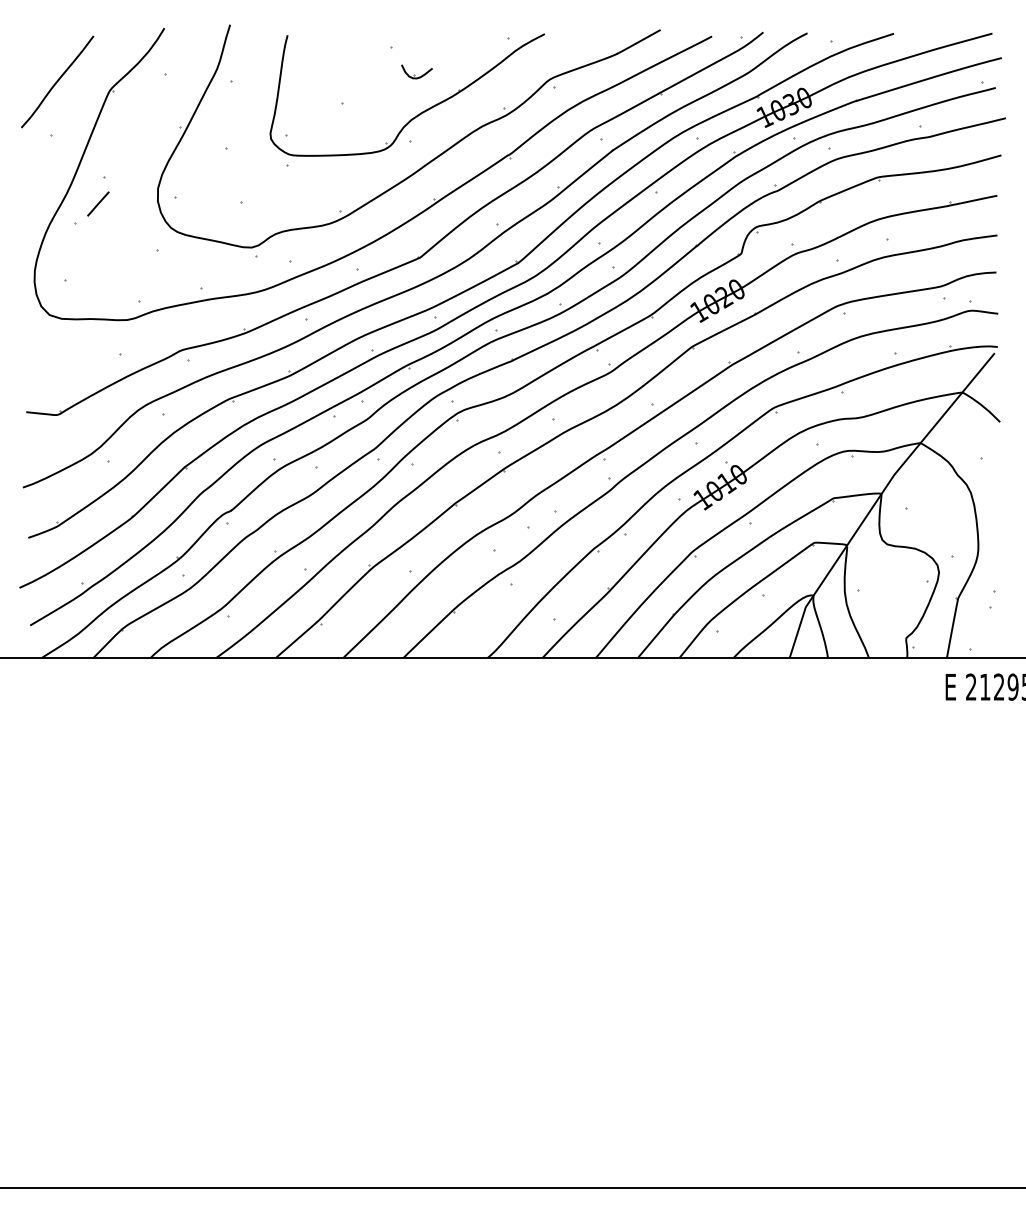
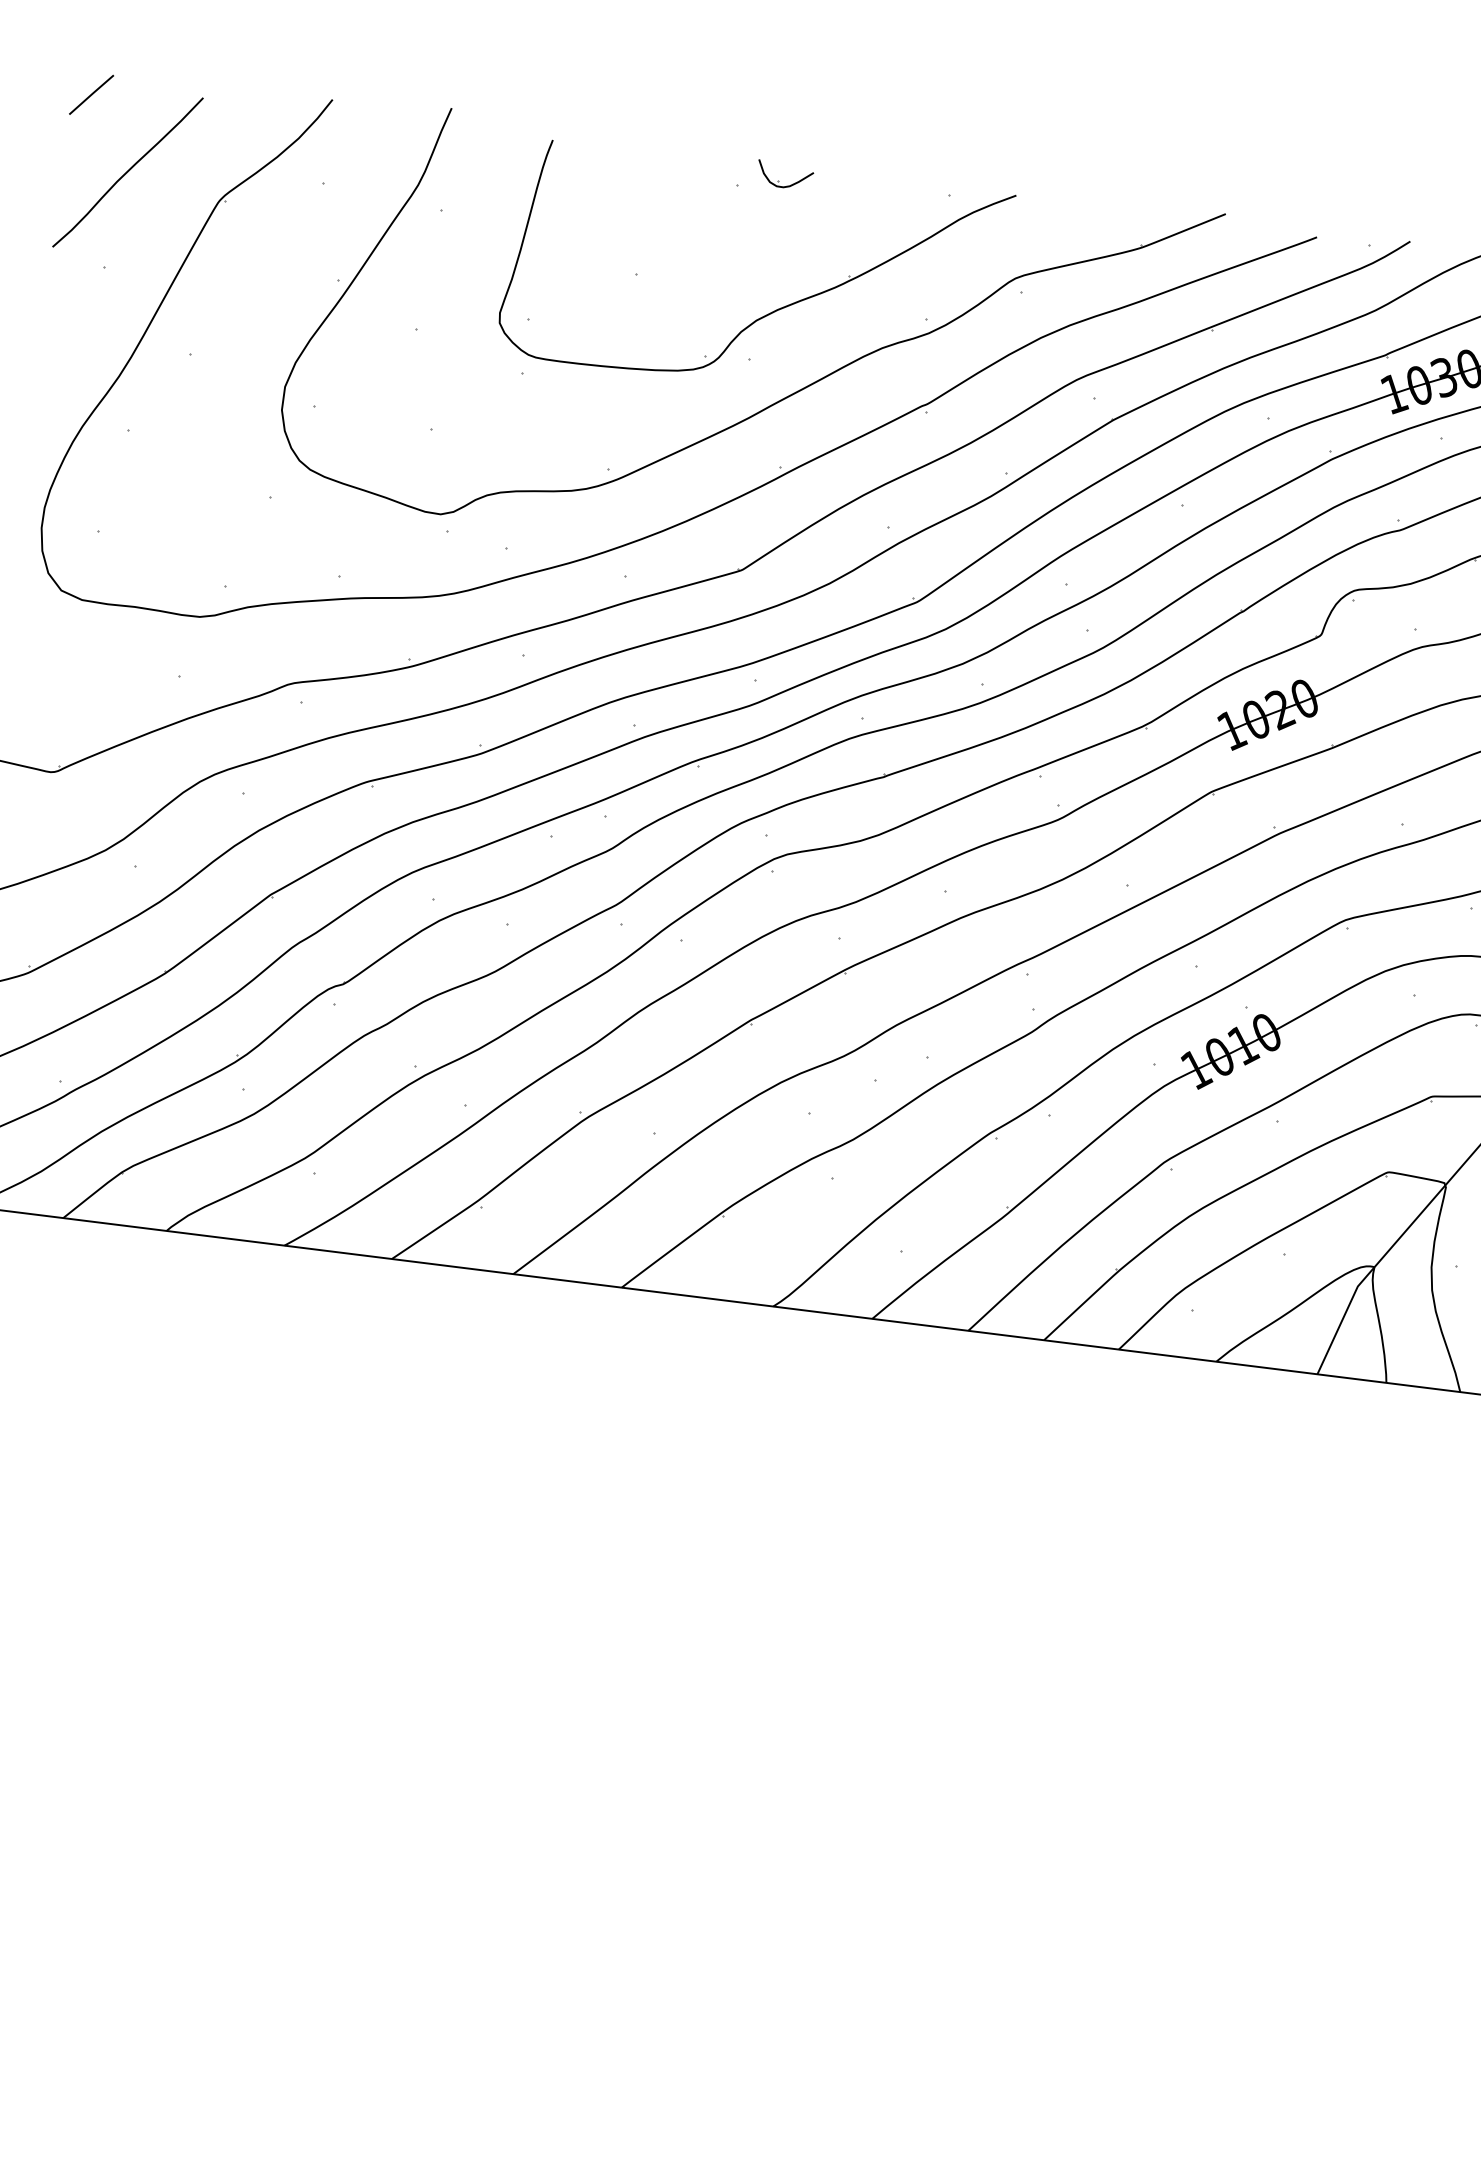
part: (416, 71) -> (784, 174), moved
line: (98, 203) -> (91, 93), moved

